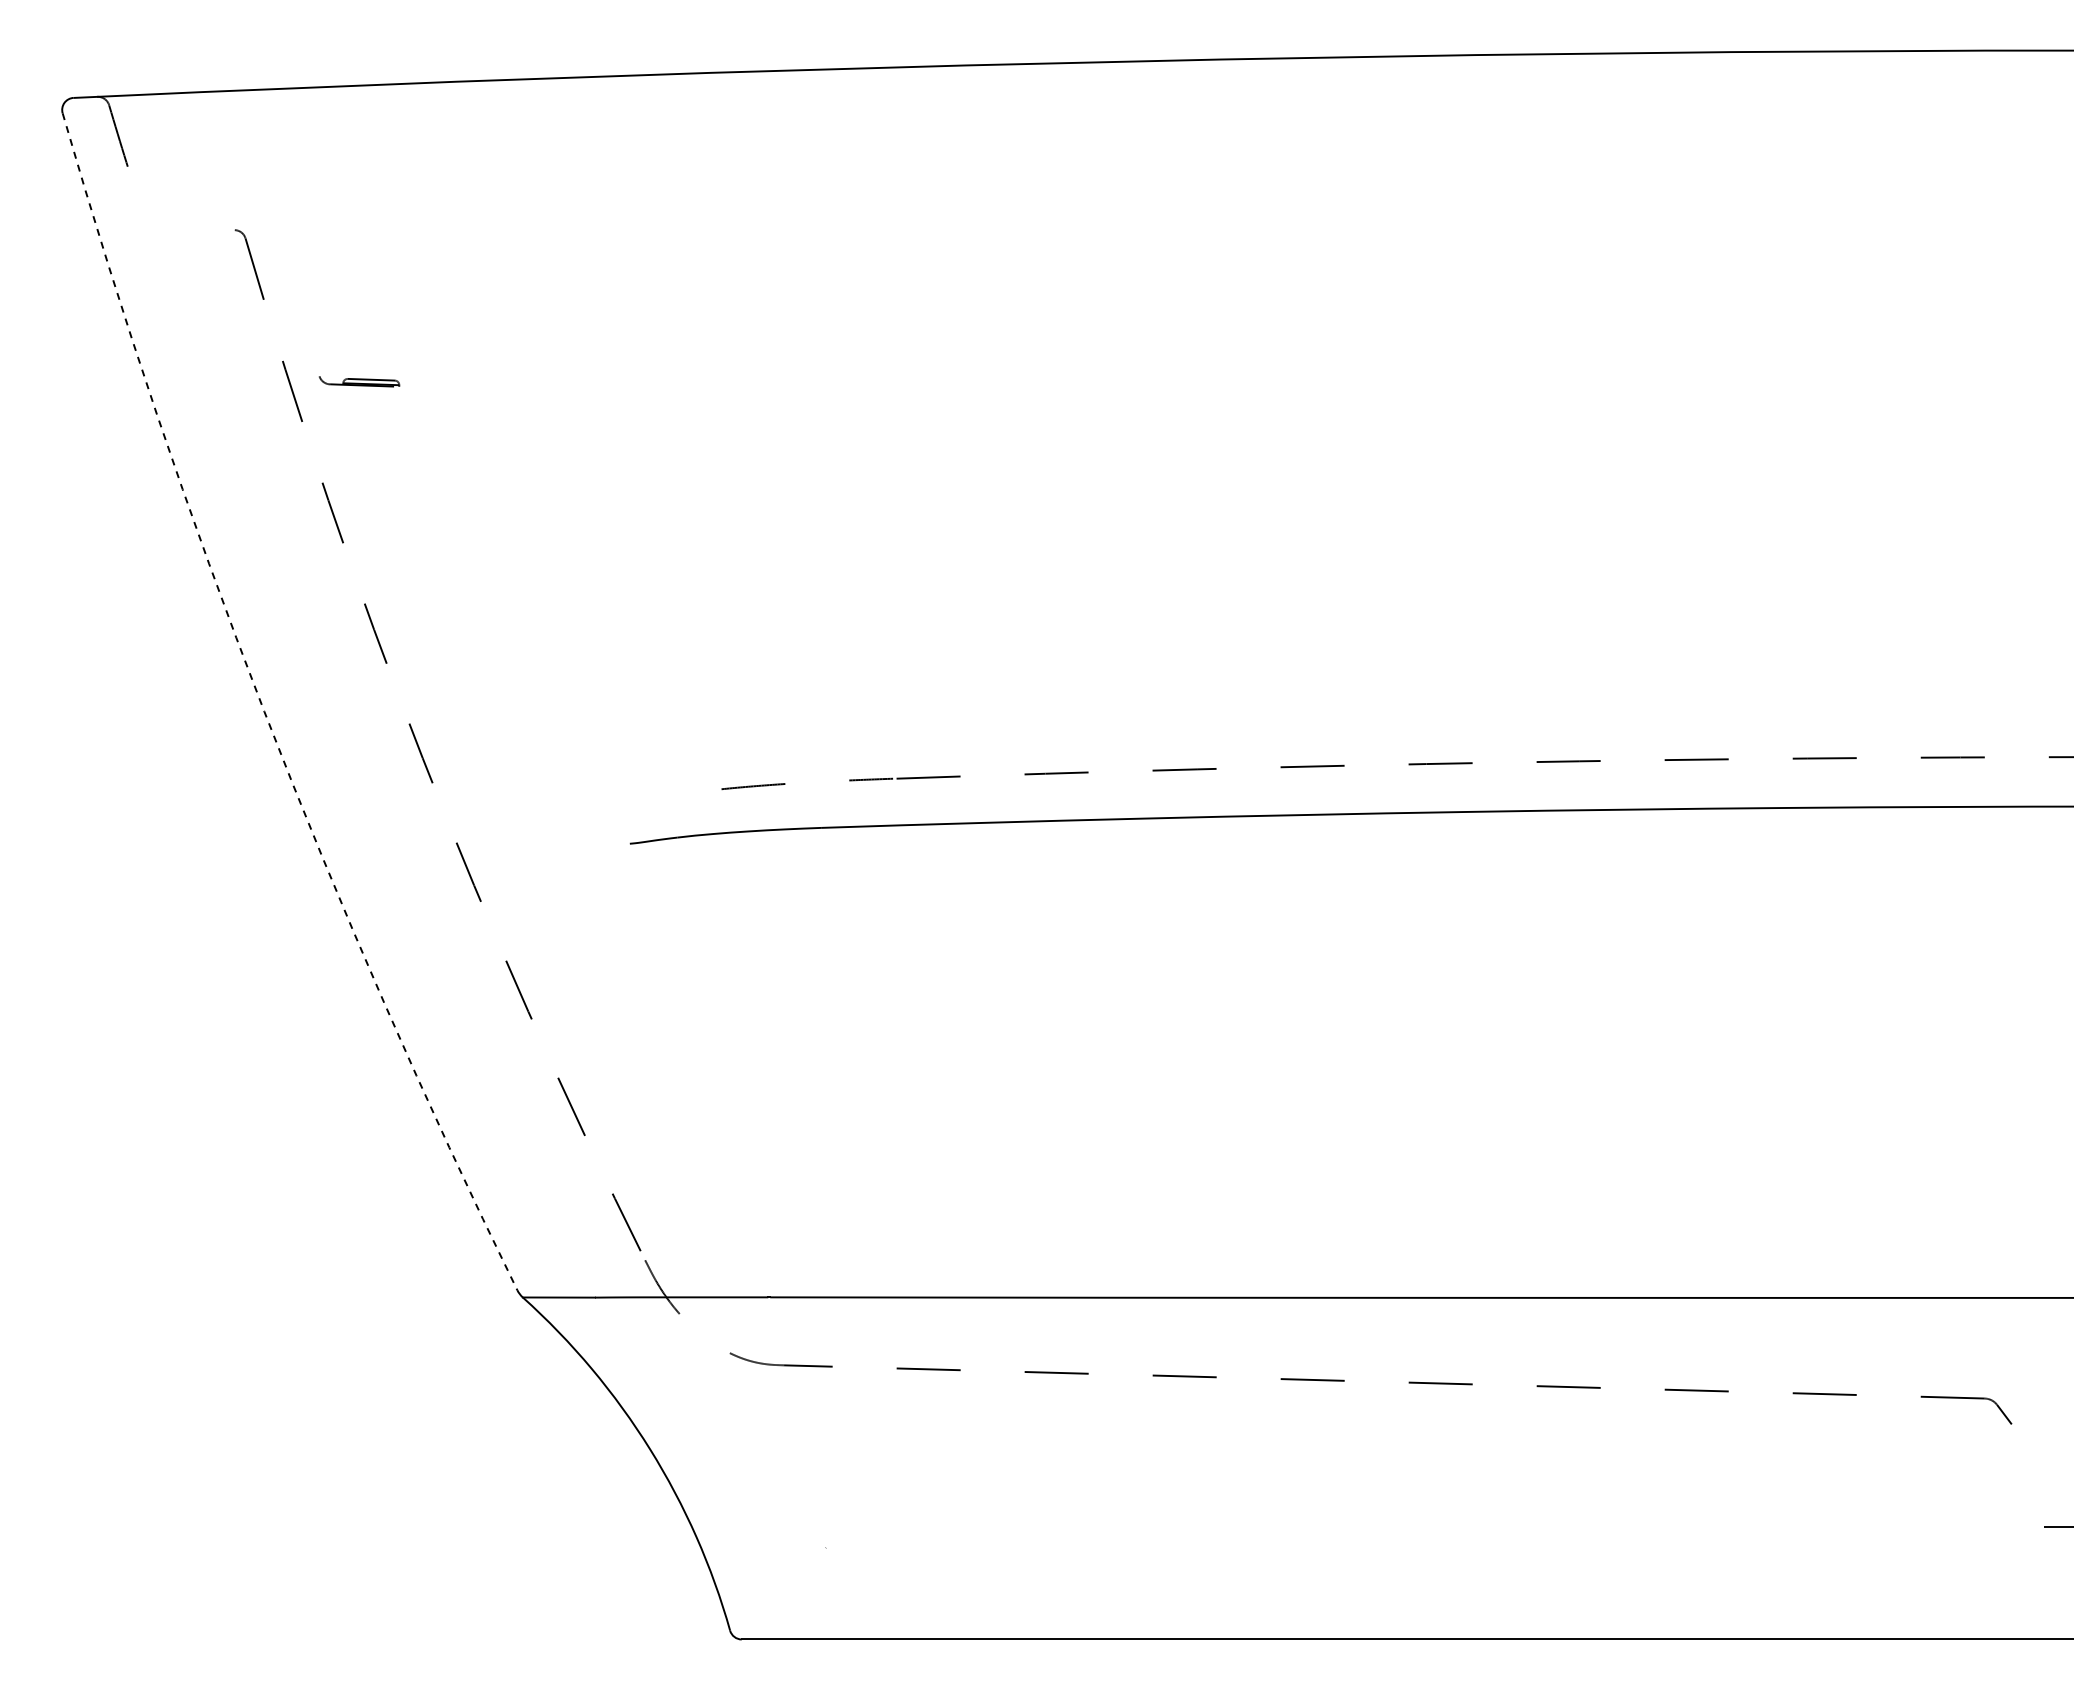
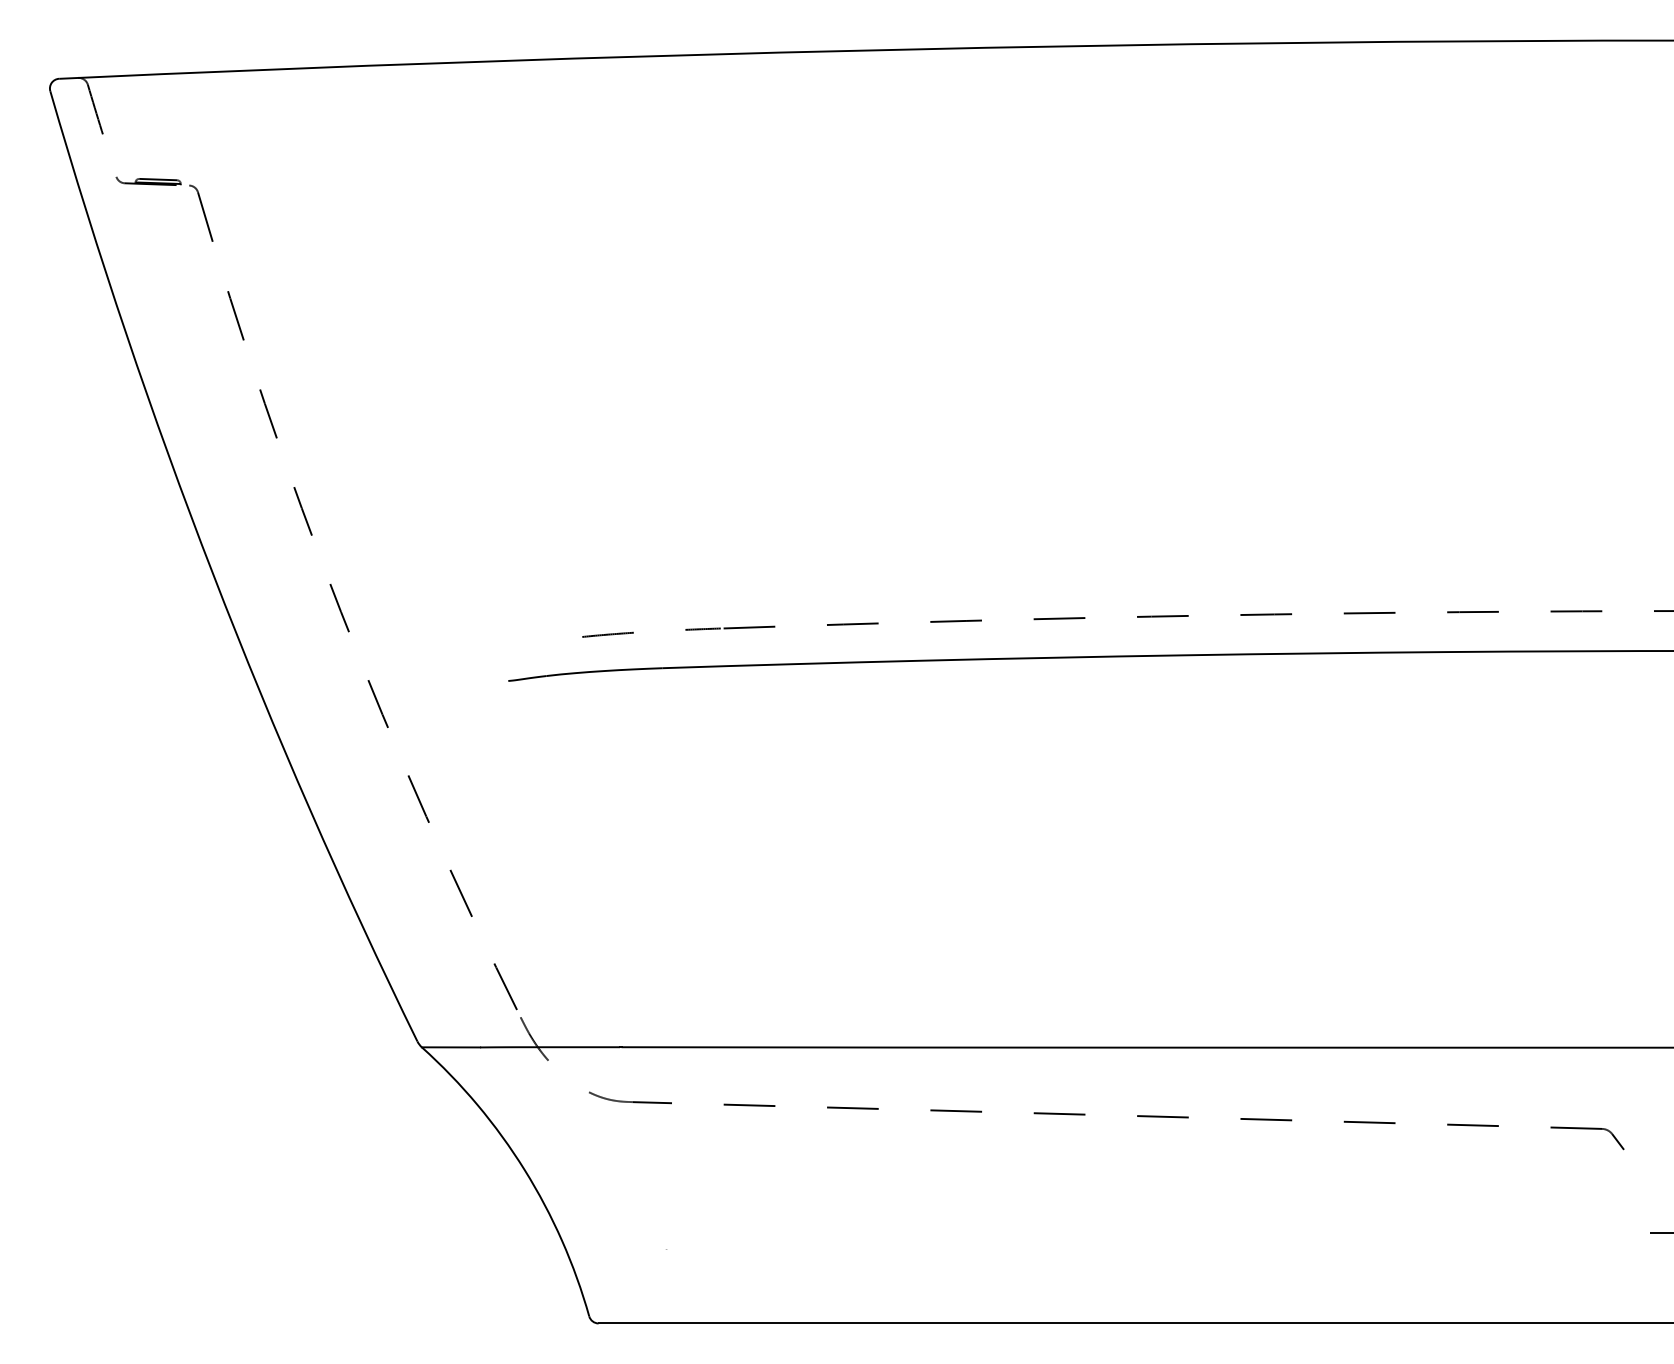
part: (359, 381) -> (148, 181), moved
arc: (264, 711) -> (213, 574), dashed -> solid

